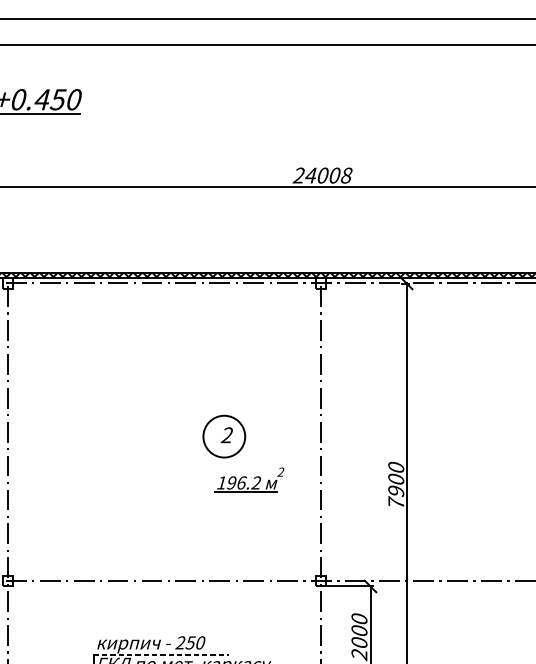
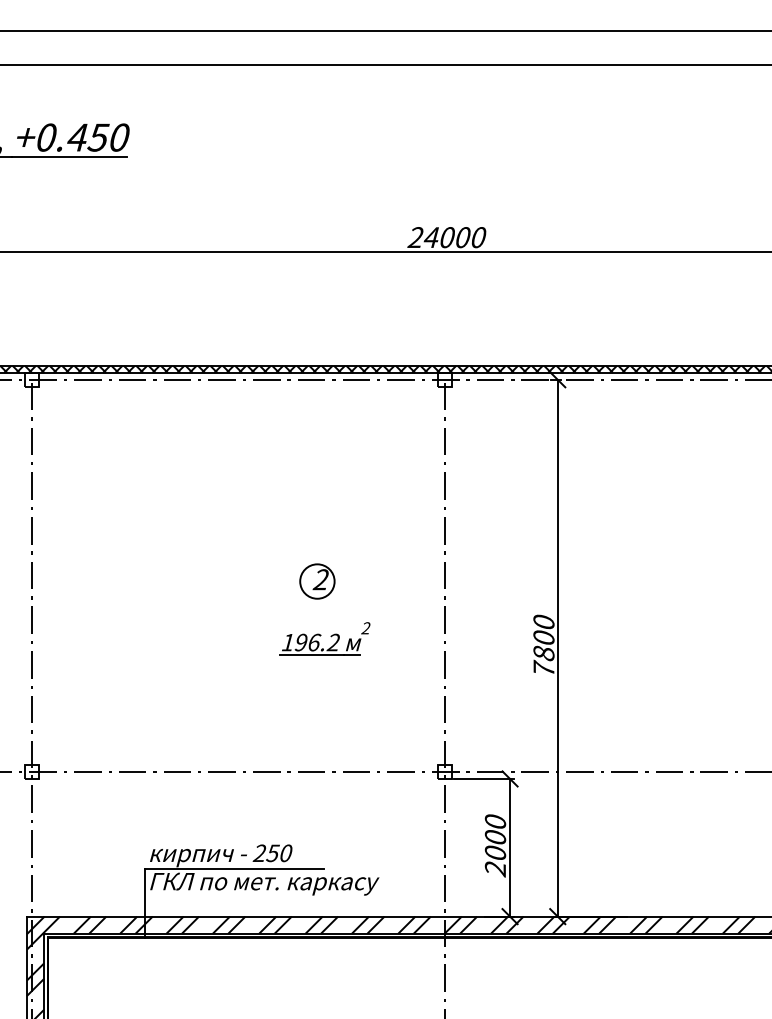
text: (346, 175) -> (478, 237), 24008 -> 24000
circle: (224, 436) -> (317, 581), size x0.62
part: (249, 479) -> (324, 638), moved
text: (395, 491) -> (543, 653), 7900 -> 7800
line: (161, 655) -> (234, 869), dashed -> solid

